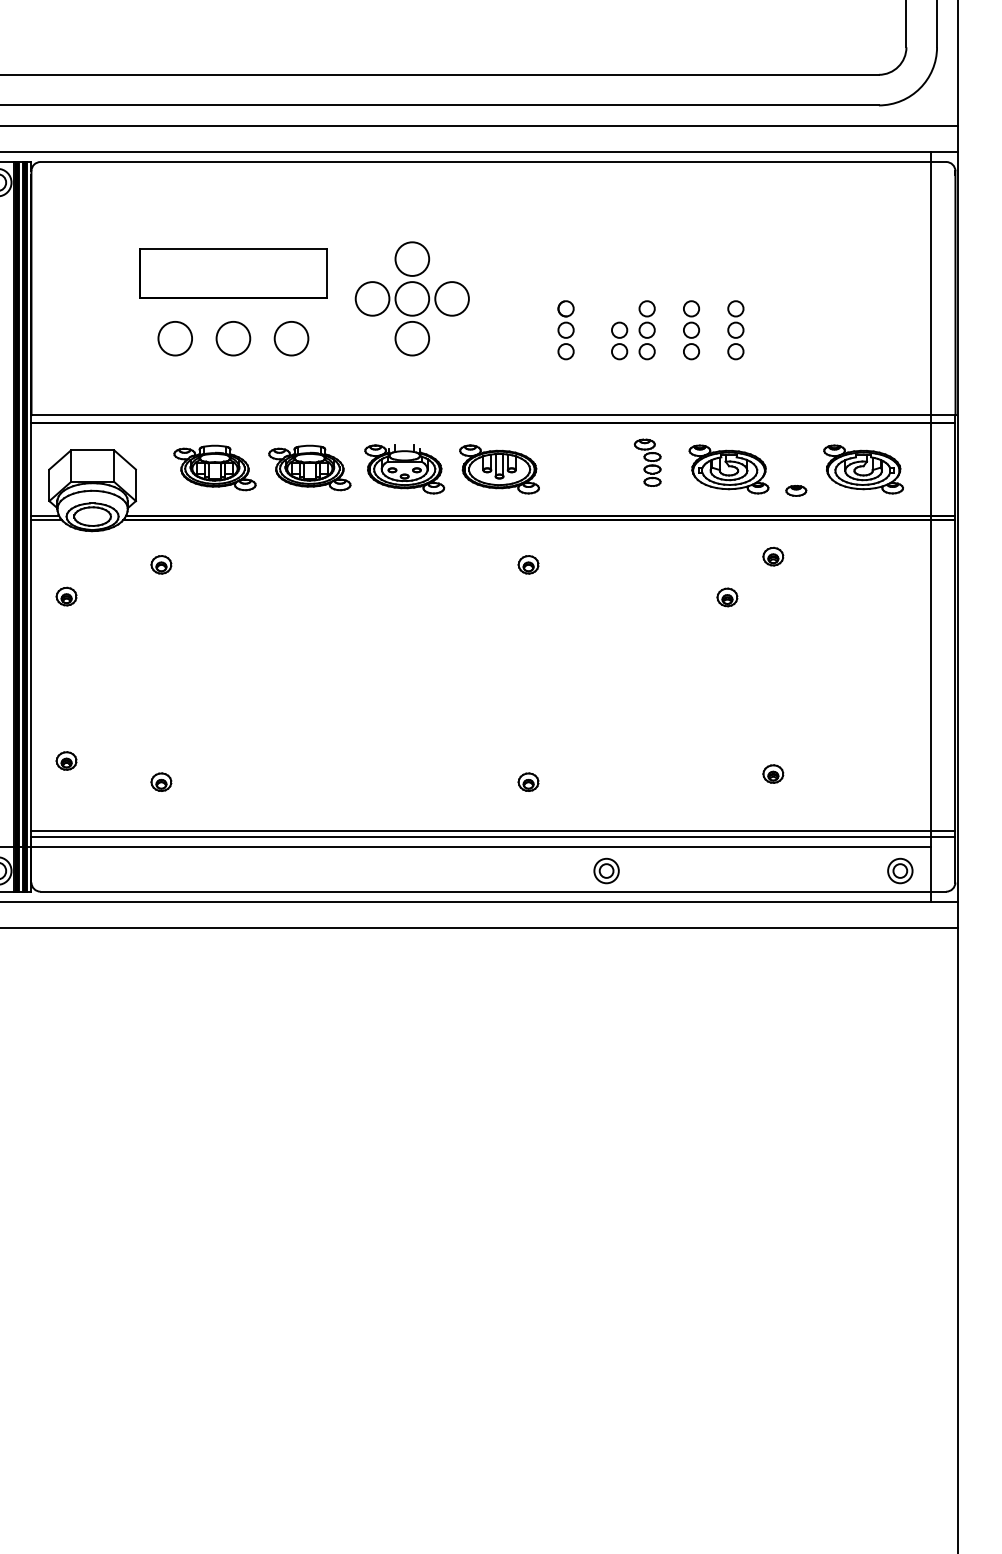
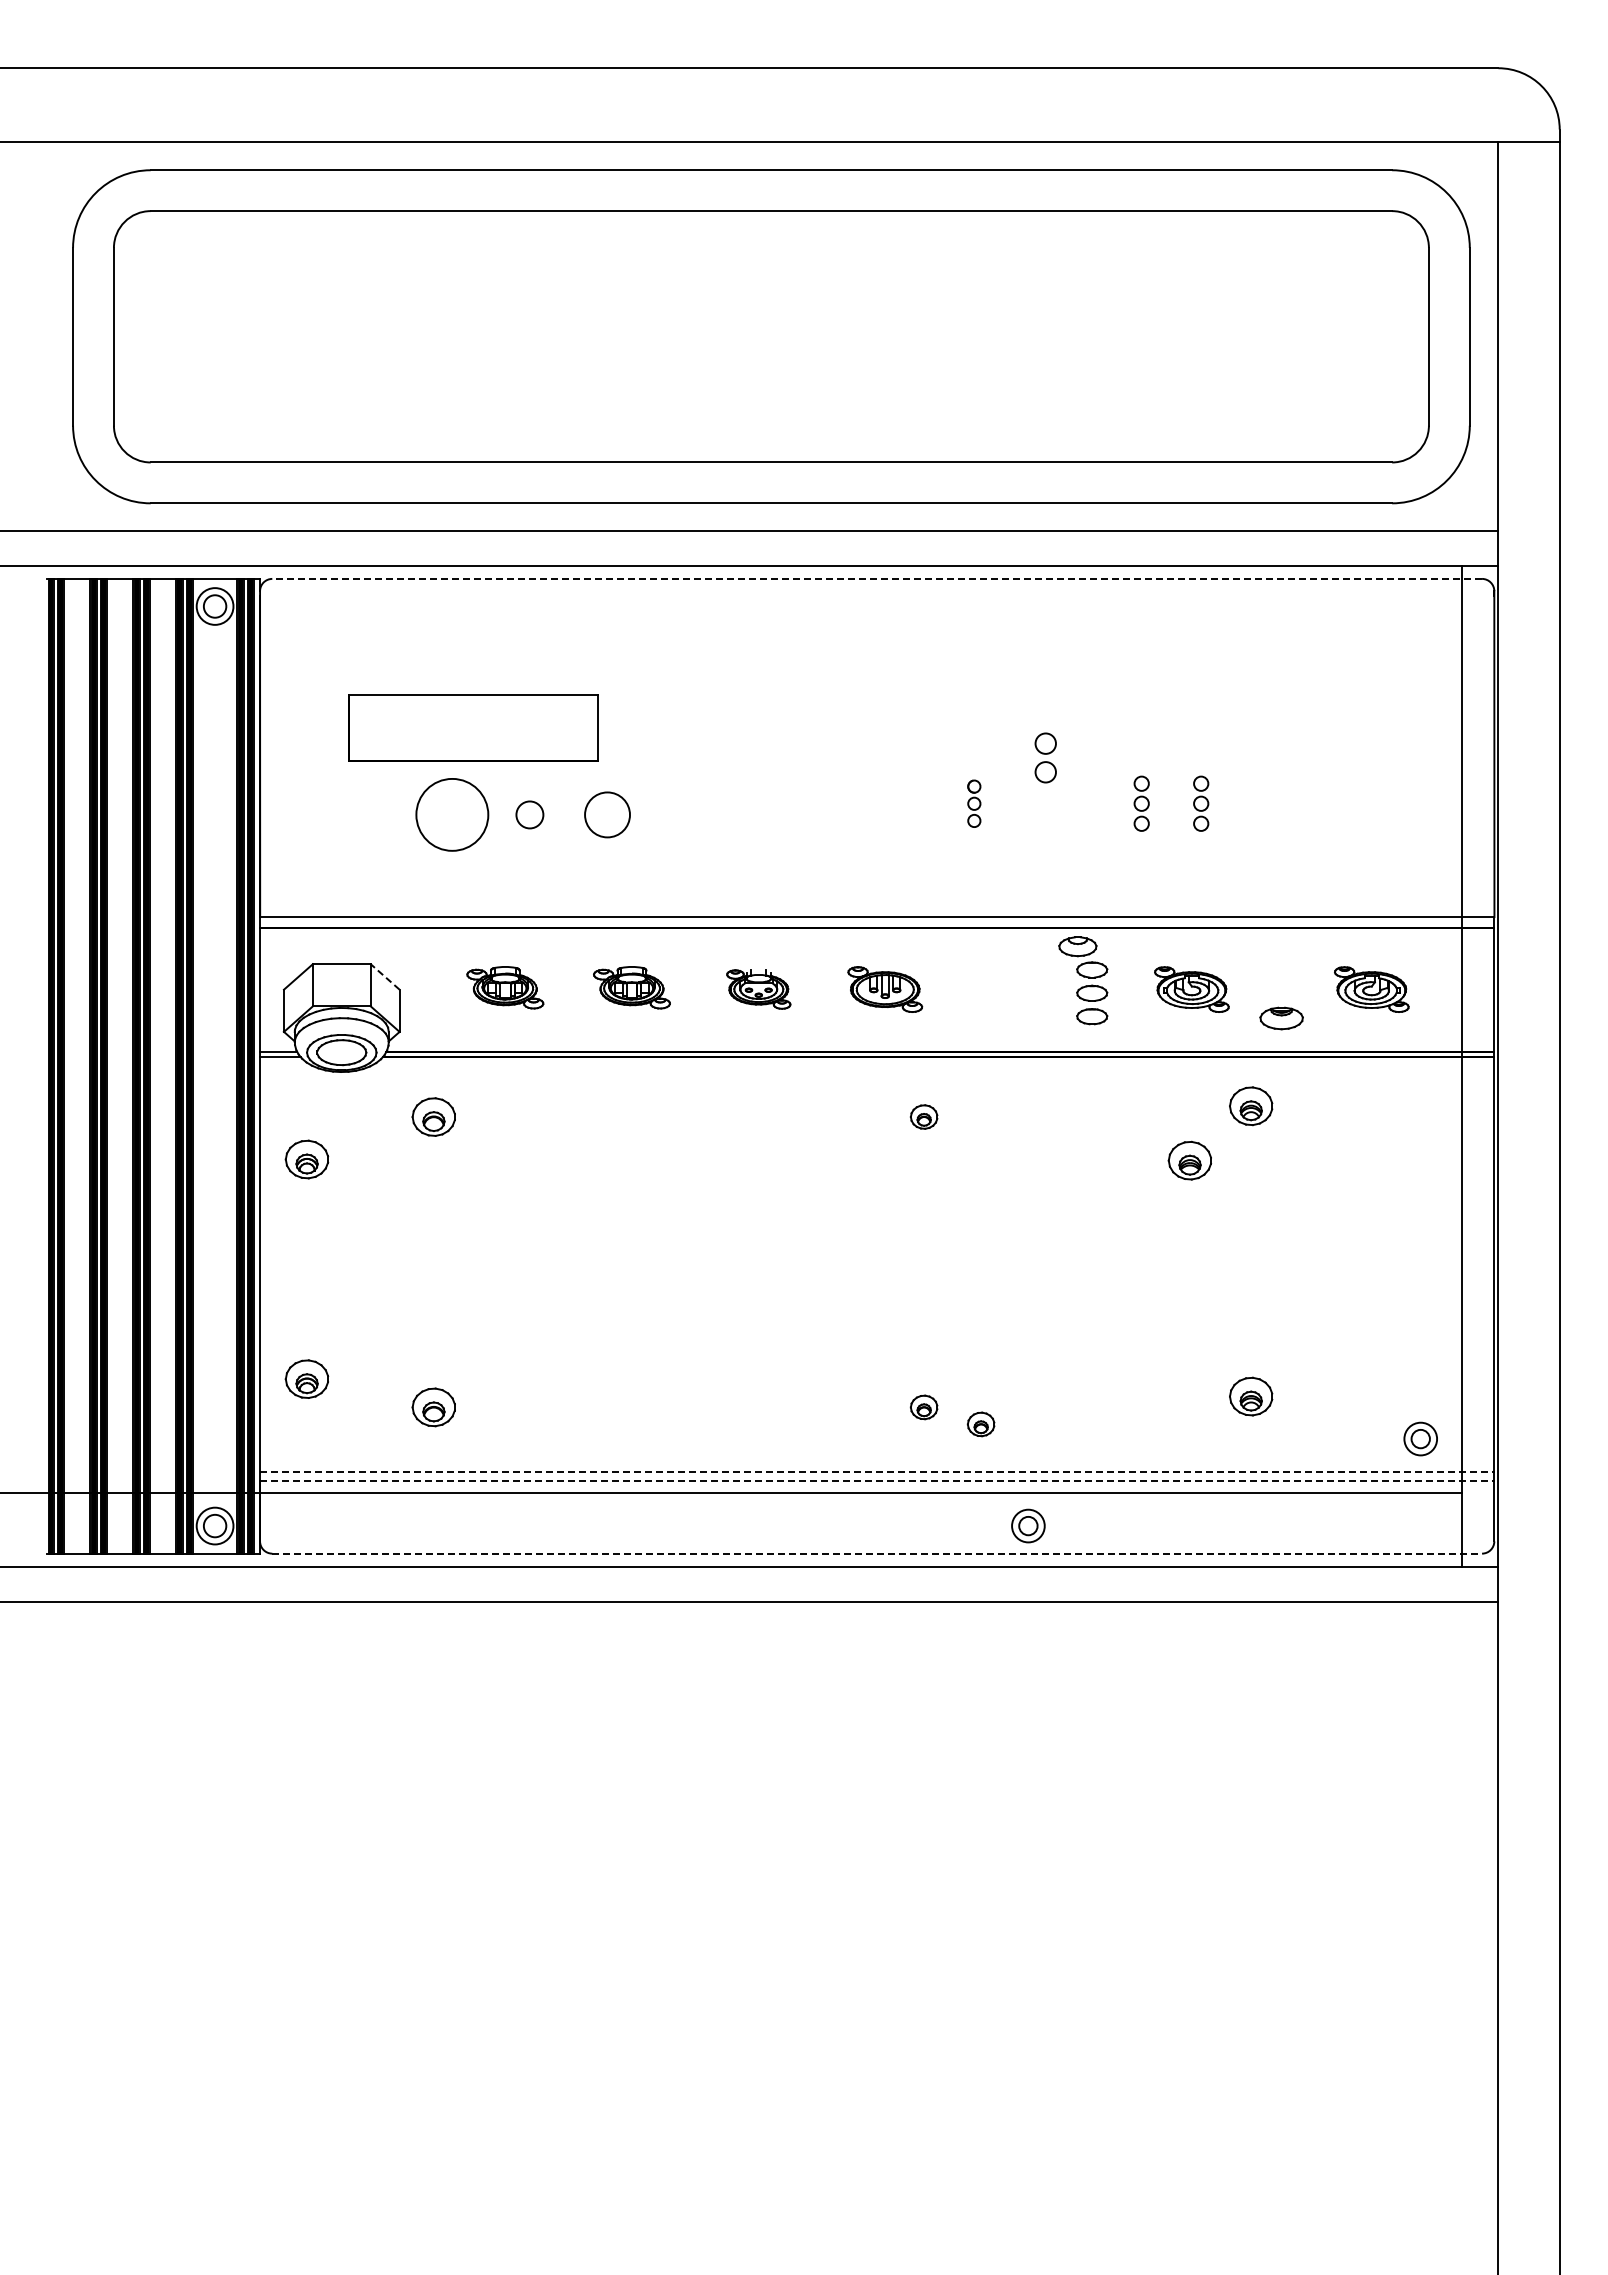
line: (493, 161) -> (877, 578), solid -> dashed
part: (233, 273) -> (473, 727), moved
part: (412, 298) -> (768, 761), removed
part: (566, 330) -> (974, 803), size x0.6
part: (647, 330) -> (1082, 803), removed
part: (691, 330) -> (1141, 803), size x0.7
part: (736, 330) -> (1201, 803), size x0.7
circle: (174, 338) -> (451, 814), size x1.6
circle: (233, 338) -> (529, 814), size x0.6
part: (619, 340) -> (1045, 757), moved
line: (124, 459) -> (384, 976), solid -> dashed
part: (647, 462) -> (1083, 980), size x1.4
part: (215, 467) -> (505, 987), size x0.7
part: (309, 467) -> (631, 987), size x0.7
part: (404, 469) -> (758, 989), size x0.6
part: (498, 469) -> (884, 989), size x0.7
part: (728, 469) -> (1191, 989), size x0.7
part: (863, 469) -> (1371, 989), size x0.7
part: (796, 490) -> (1281, 1017), size x1.6
part: (772, 556) -> (1250, 1105), size x1.6
part: (161, 564) -> (433, 1116), size x1.6
part: (66, 596) -> (306, 1159), size x1.6
part: (727, 597) -> (1189, 1160), size x1.6
part: (66, 760) -> (306, 1378), size x1.6
part: (772, 774) -> (1250, 1396), size x1.6
part: (161, 782) -> (433, 1407), size x1.6
part: (570, 795) -> (980, 1424), added
line: (493, 830) -> (877, 1472), solid -> dashed
line: (493, 837) -> (877, 1481), solid -> dashed
part: (900, 870) -> (1420, 1438), moved
line: (493, 891) -> (877, 1553), solid -> dashed

